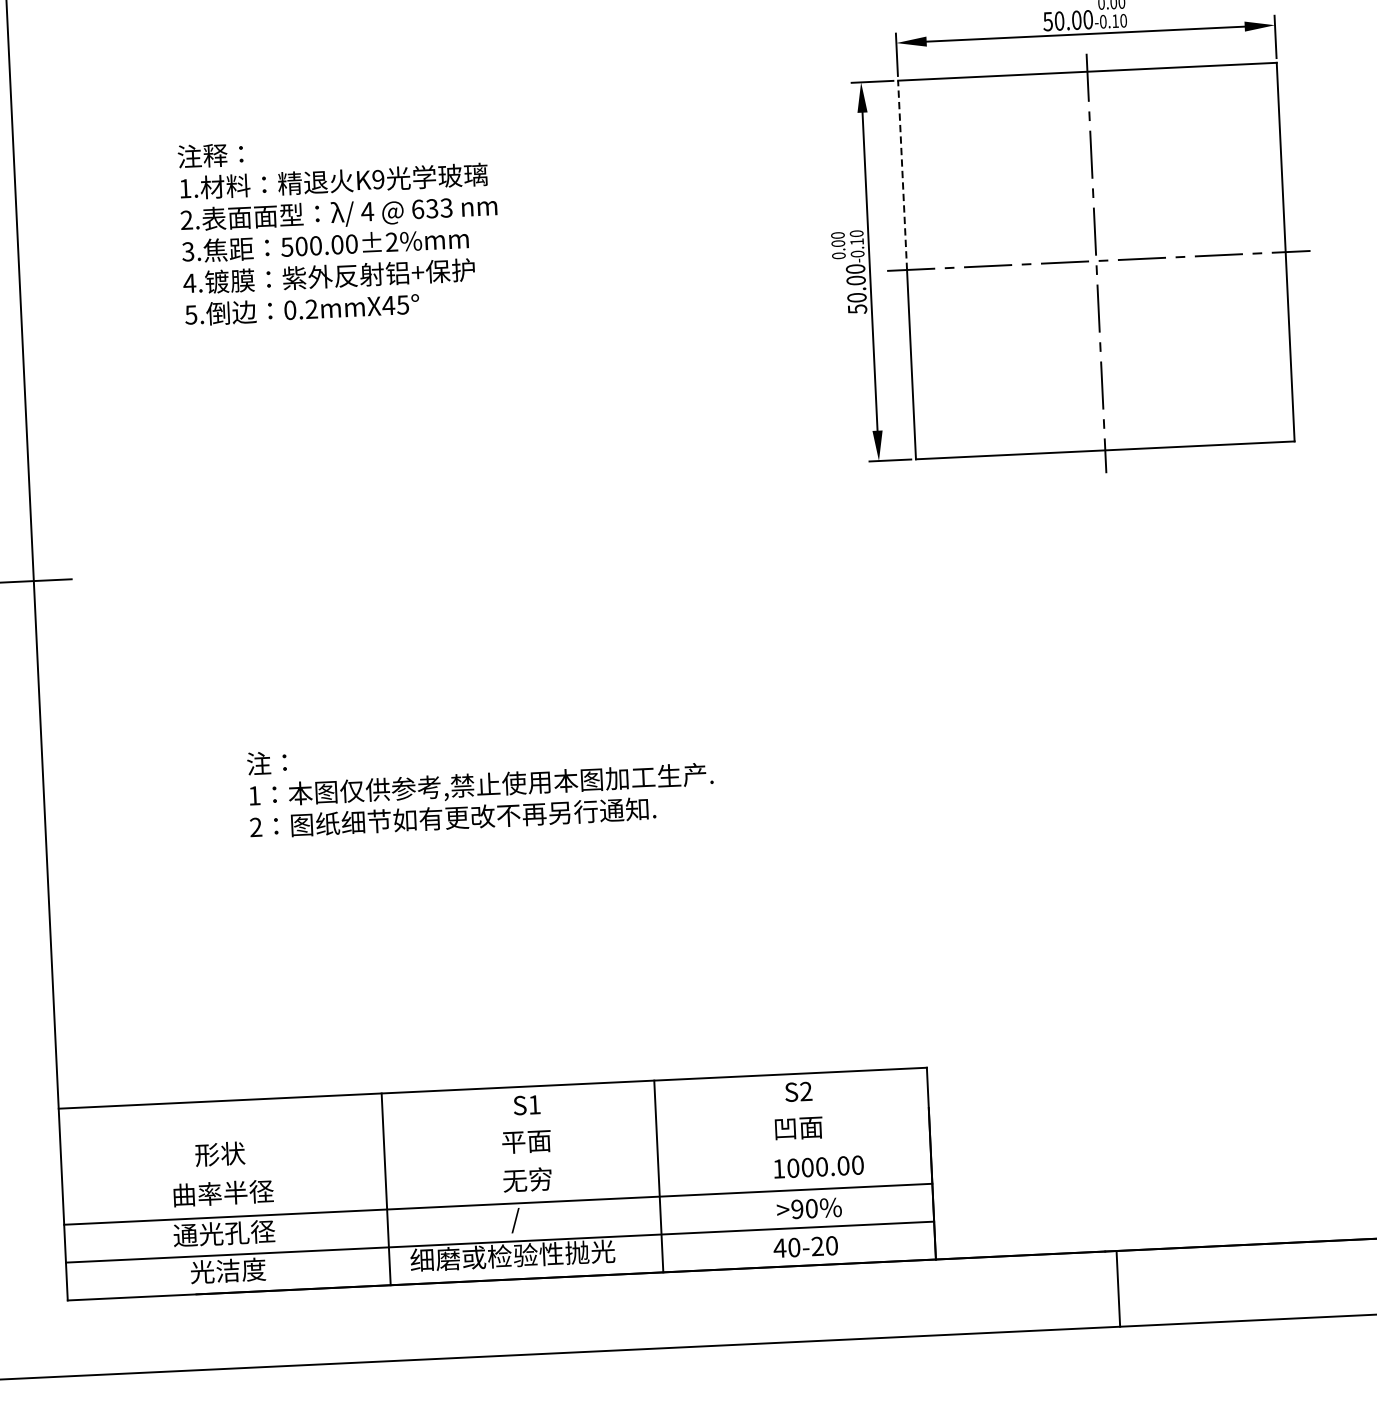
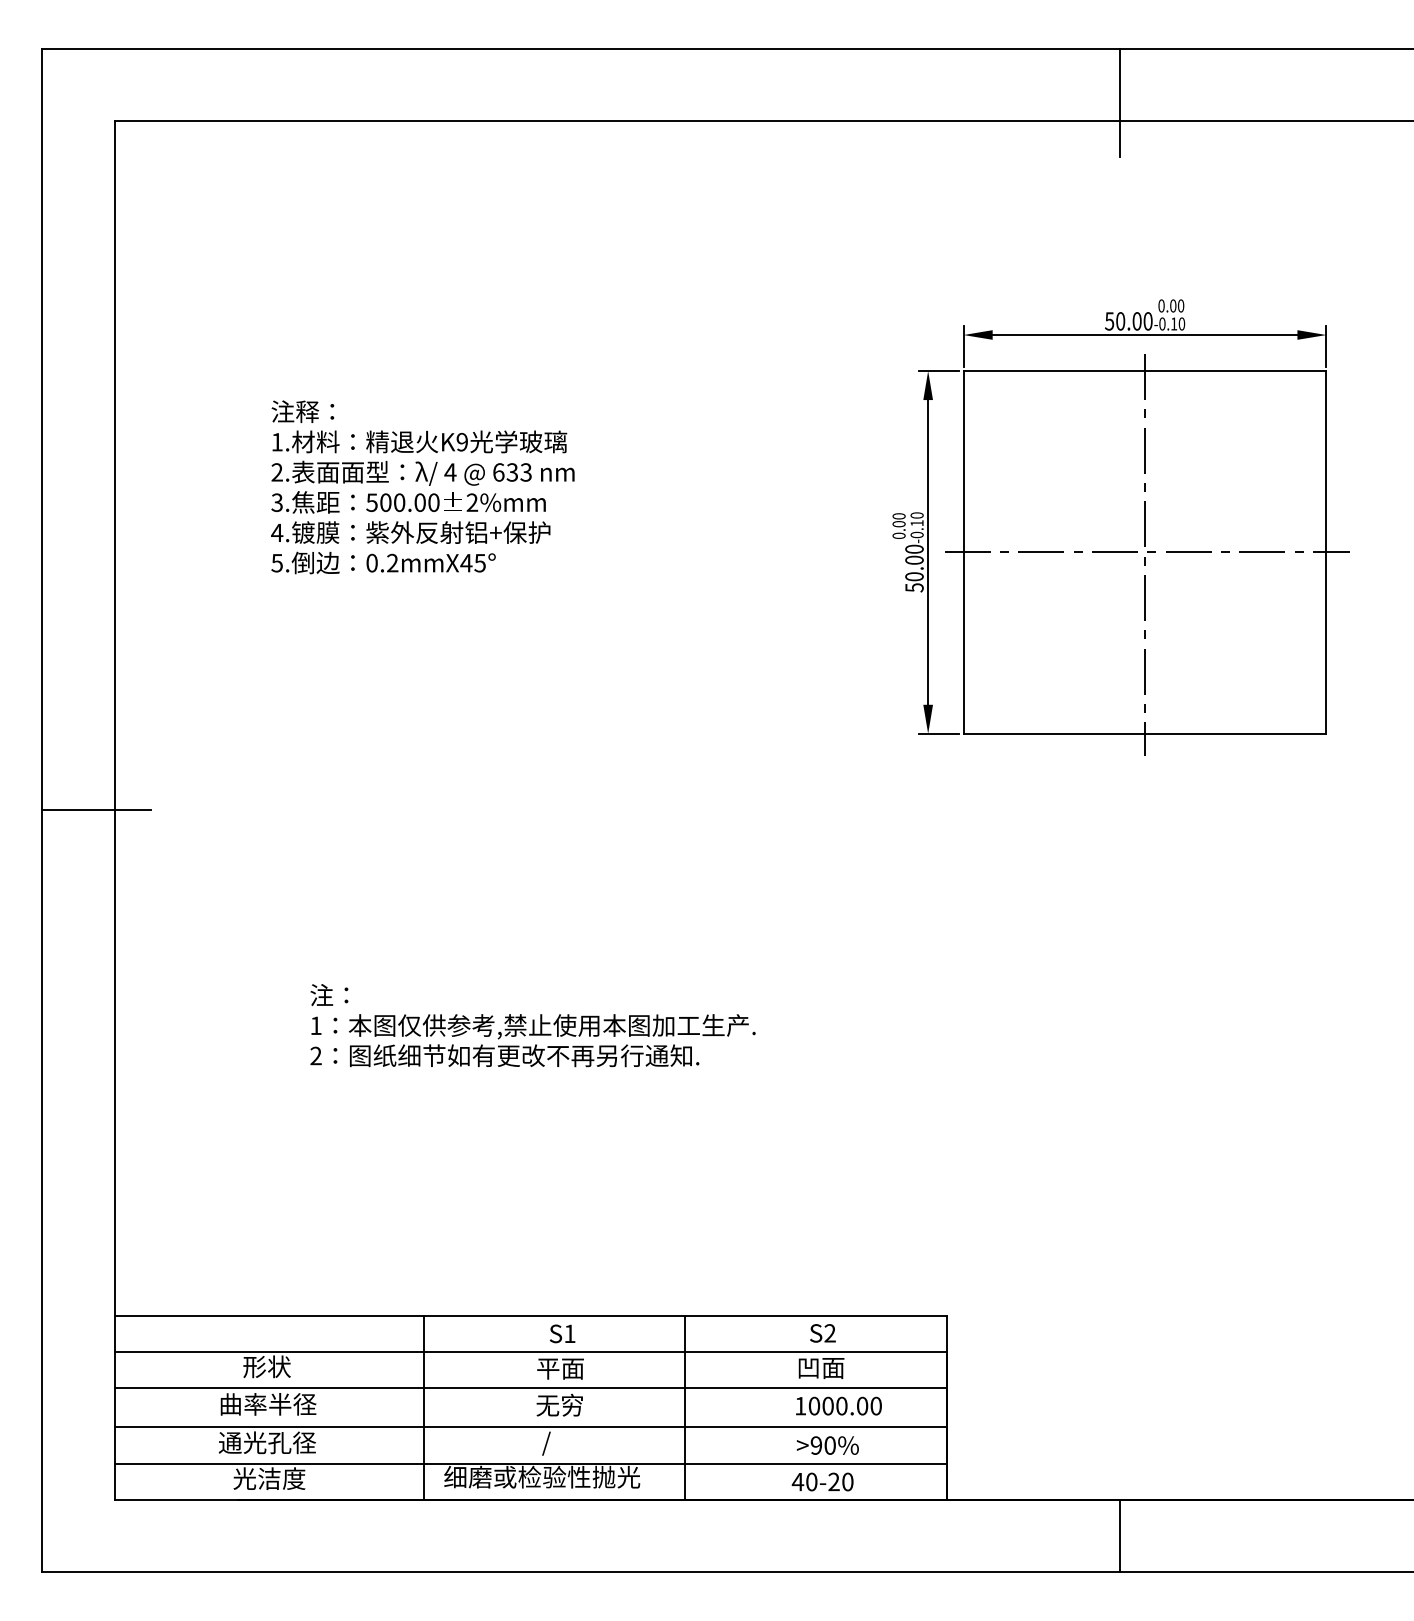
line: (902, 175) -> (963, 461), dashed -> solid
line: (494, 1126) -> (530, 1352), added
line: (496, 1163) -> (530, 1388), added

